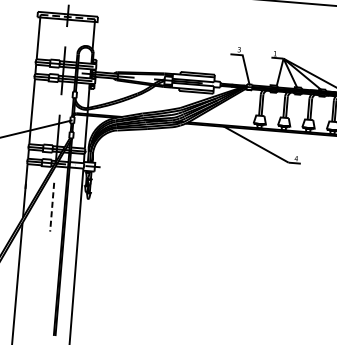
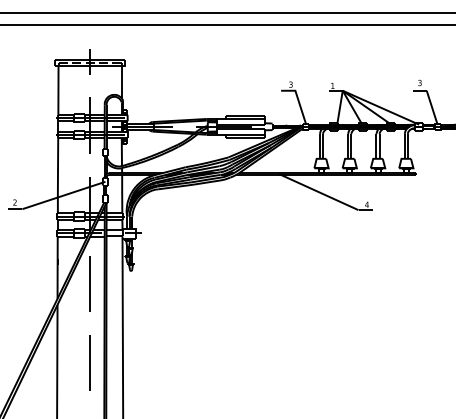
line: (52, 207) -> (90, 284), dashed -> solid
line: (46, 274) -> (89, 362), added

